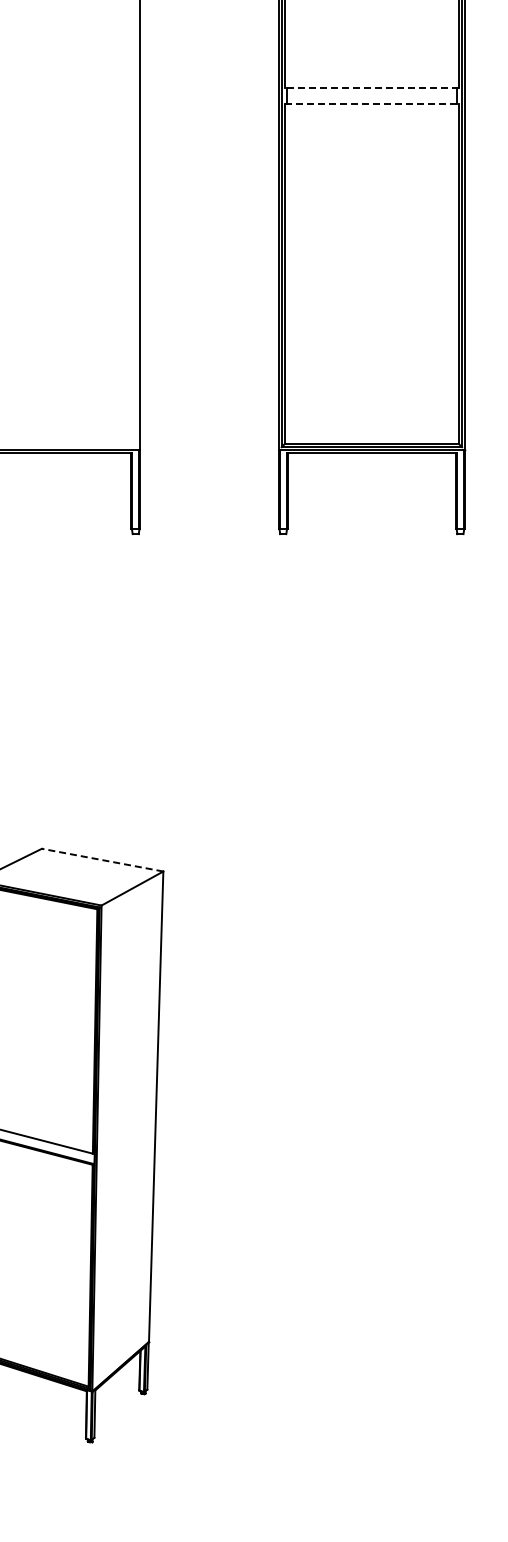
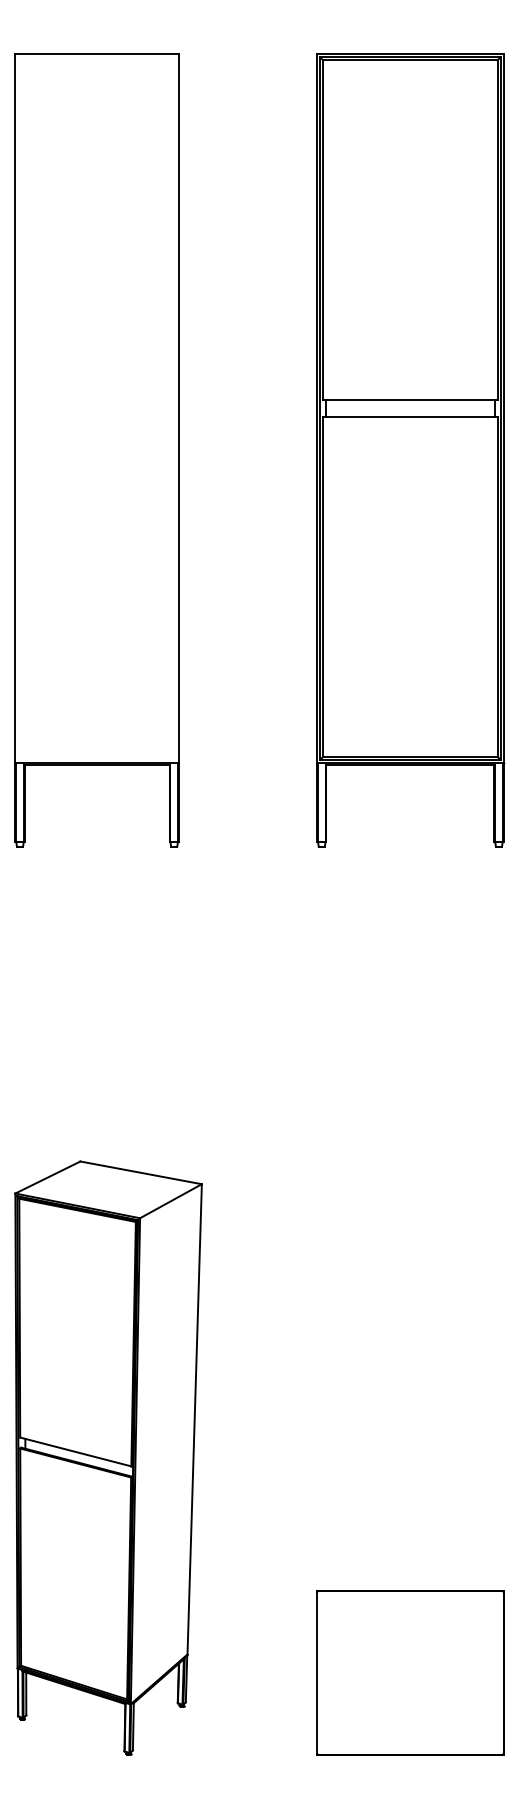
line: (371, 87) -> (409, 400), dashed -> solid
line: (372, 103) -> (410, 416), dashed -> solid
line: (103, 859) -> (141, 1172), dashed -> solid
part: (372, 1359) -> (410, 1672), added

